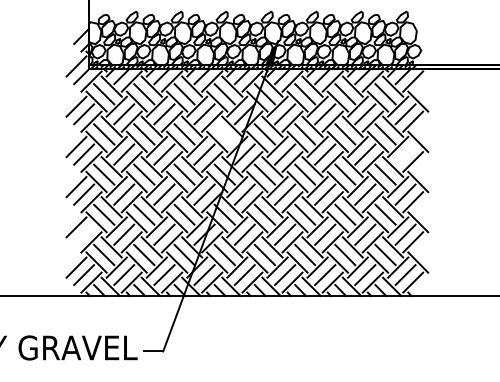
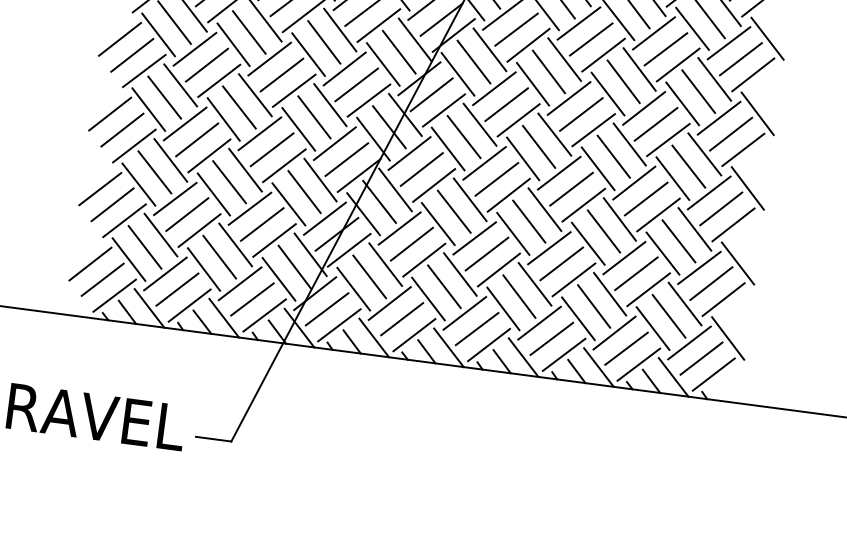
line: (224, 134) -> (398, 52), added
line: (405, 154) -> (730, 134), added
line: (84, 234) -> (113, 204), added

